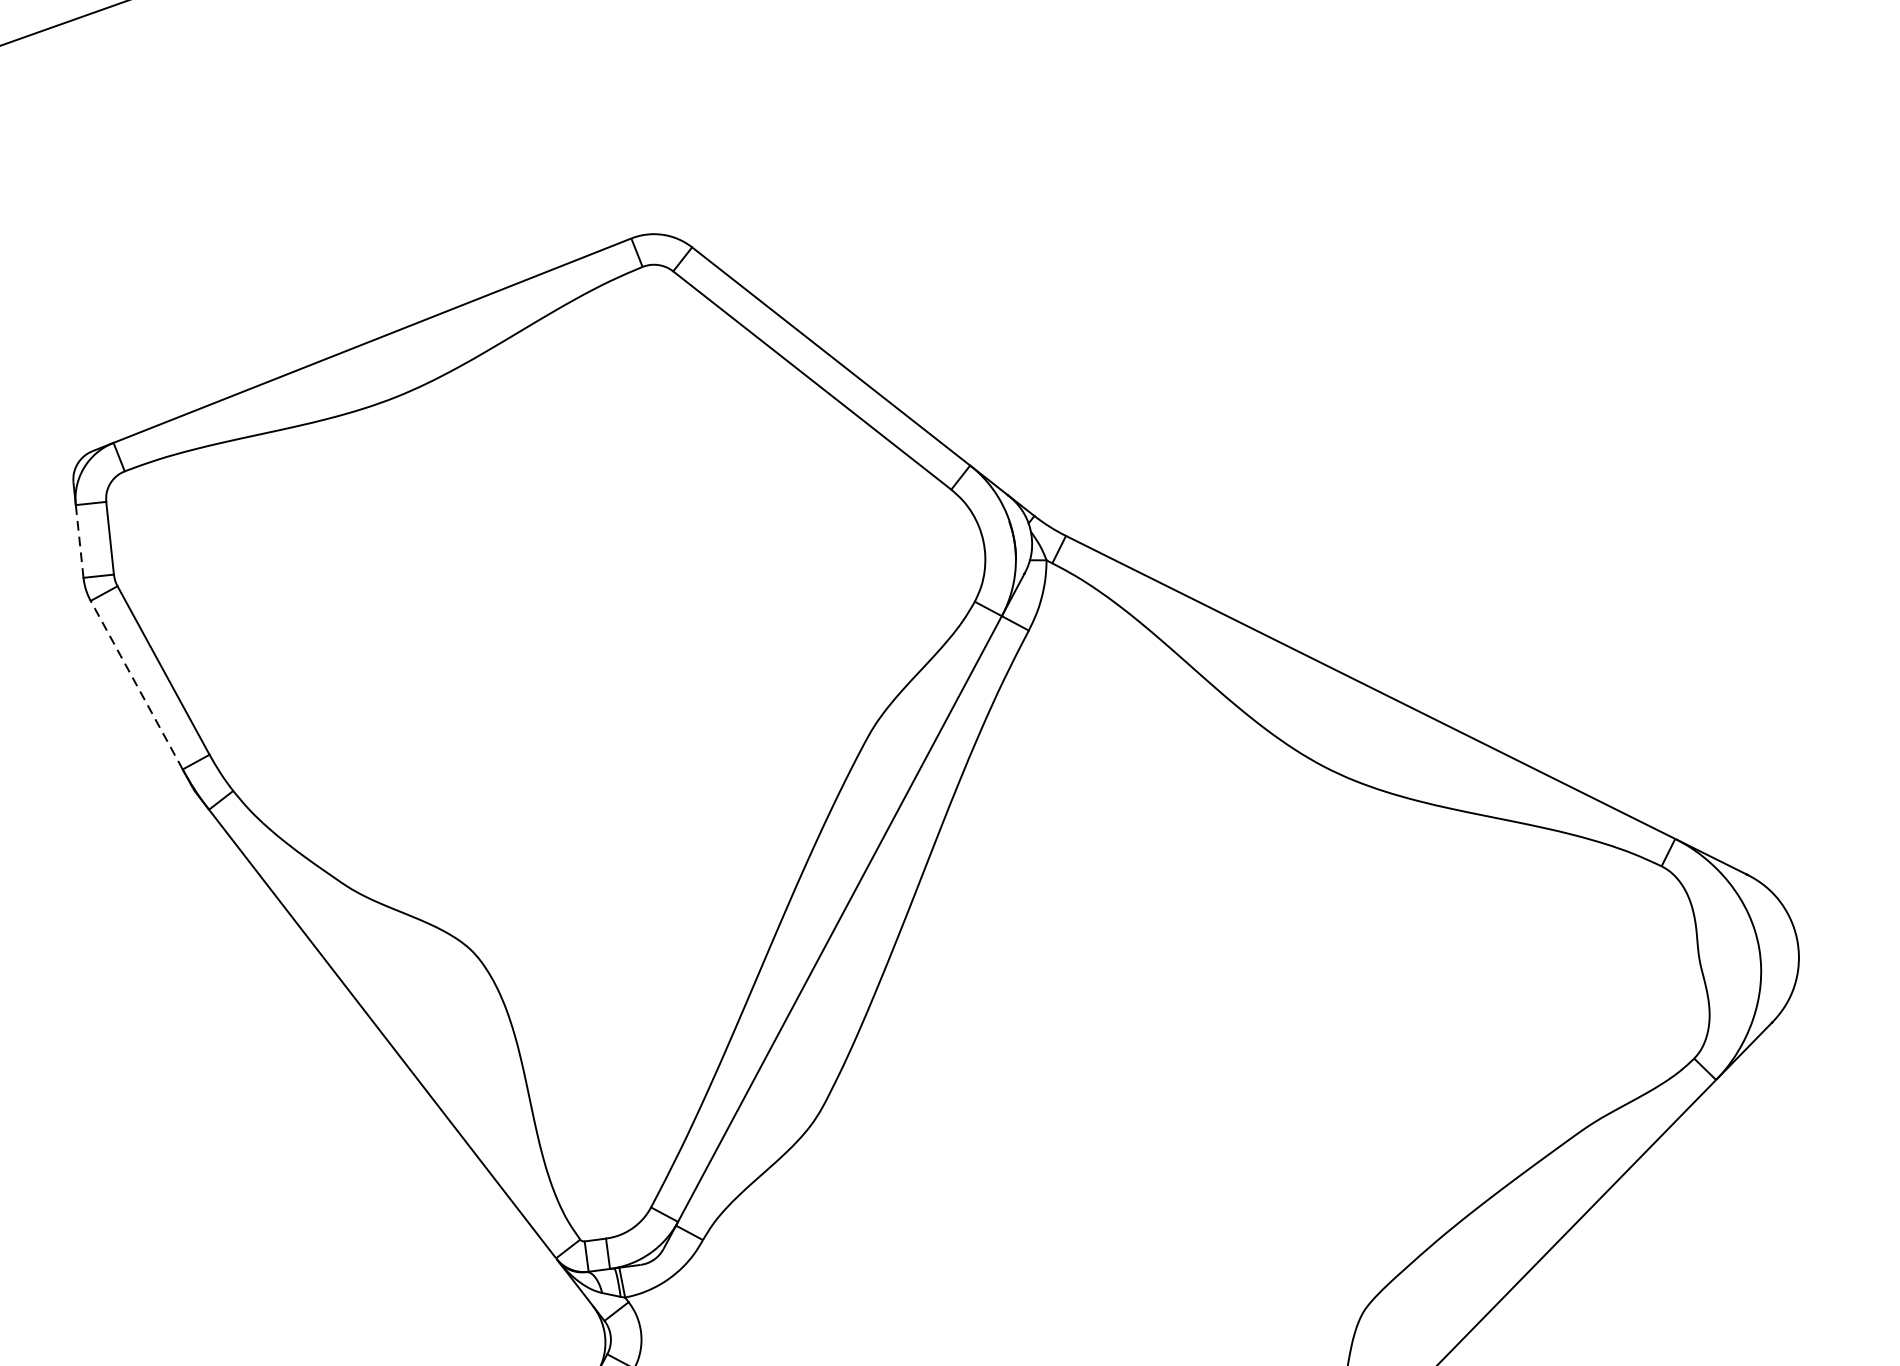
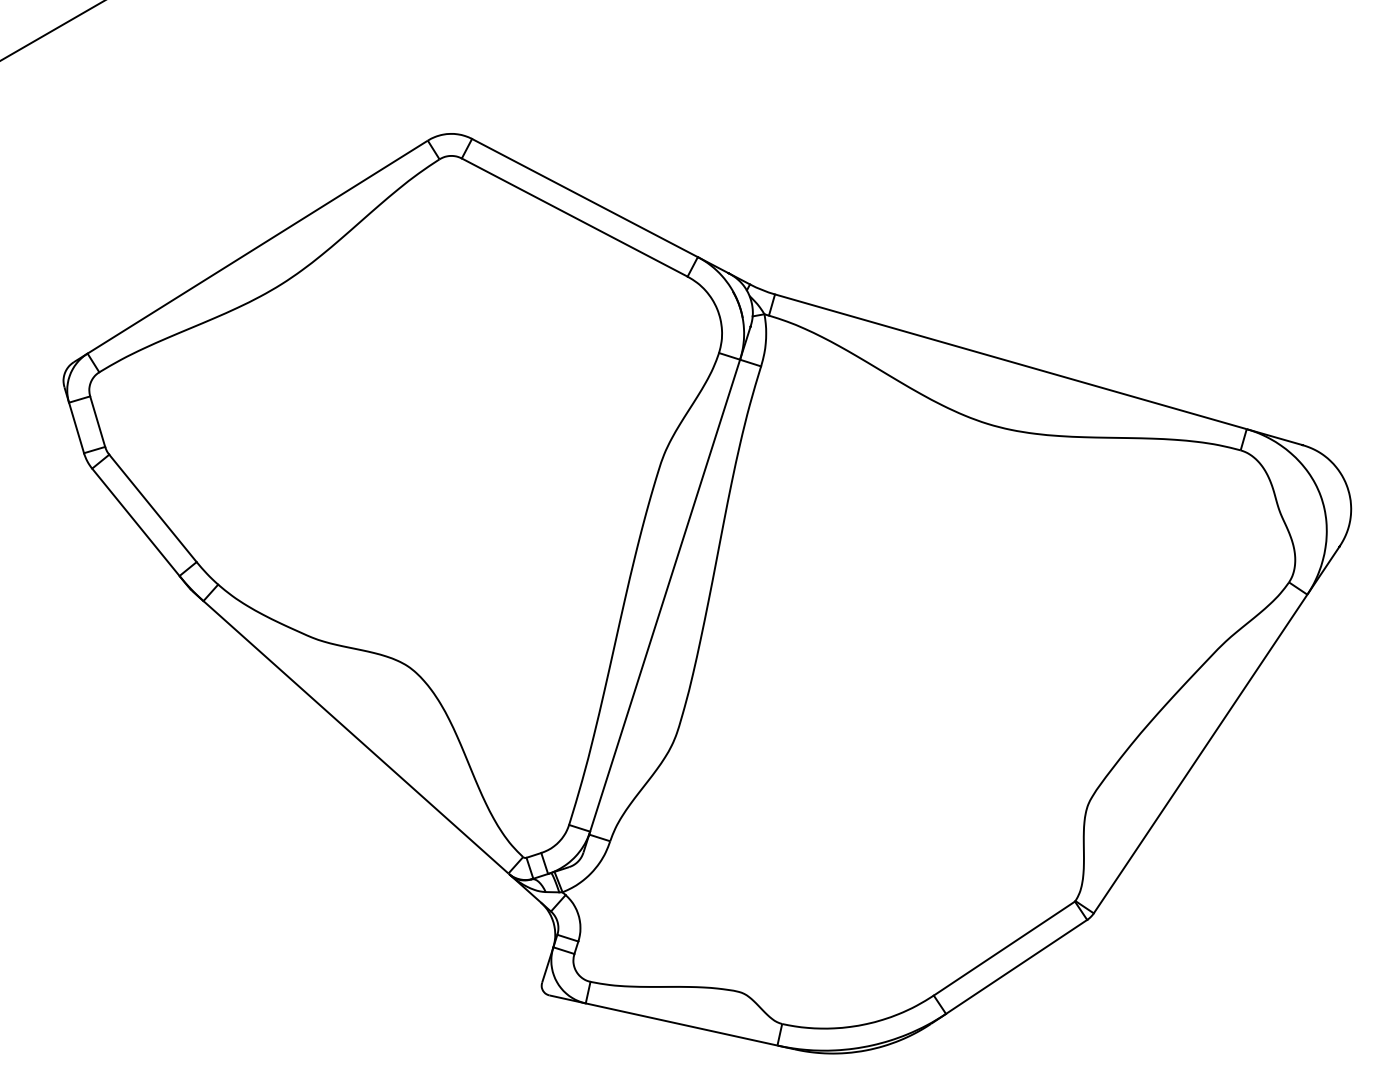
line: (79, 540) -> (76, 427), dashed -> solid
line: (136, 683) -> (135, 521), dashed -> solid

